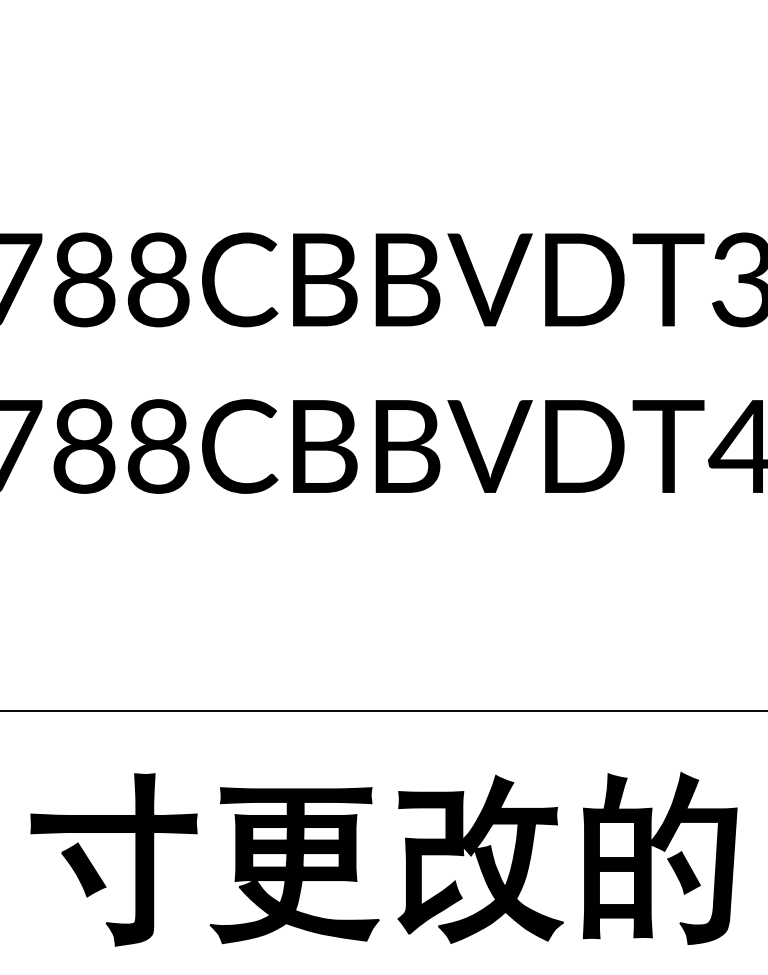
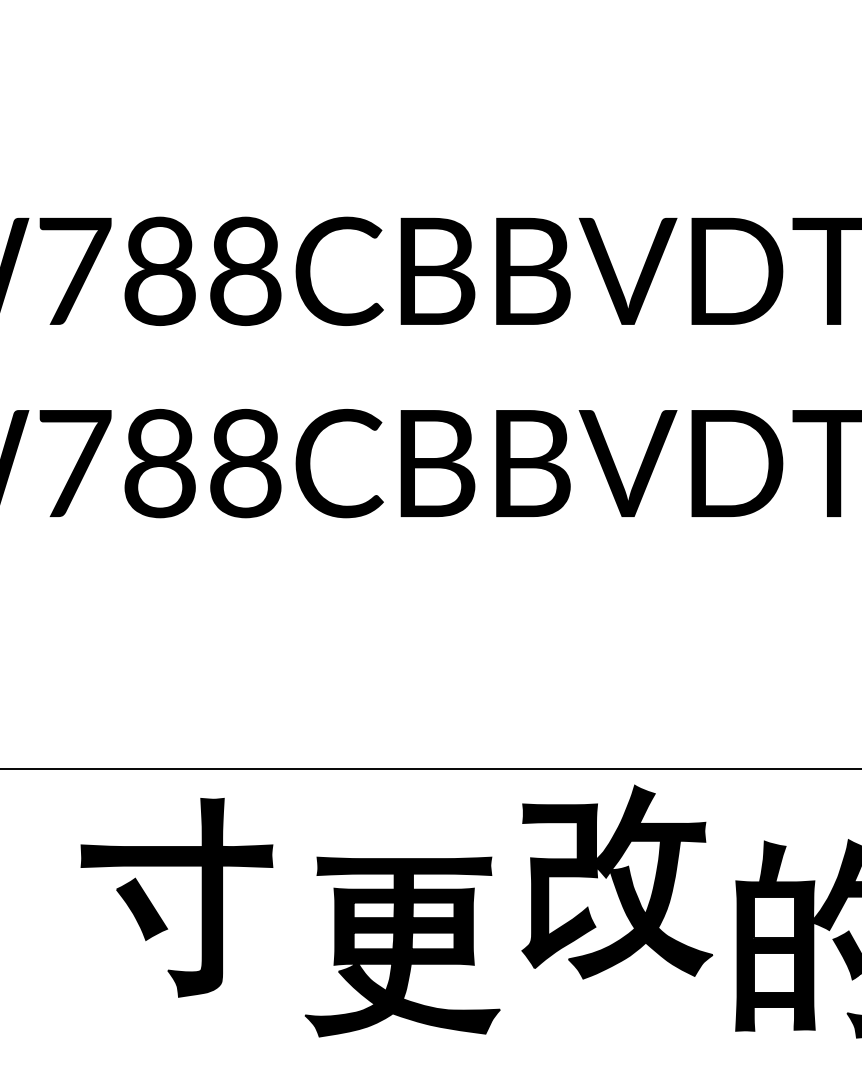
part: (480, 858) -> (617, 881), moved
part: (96, 870) -> (156, 909), moved

